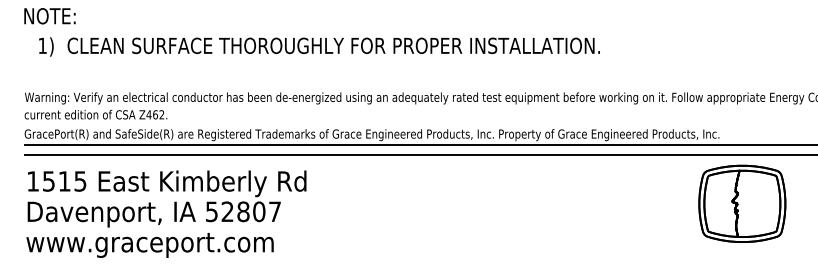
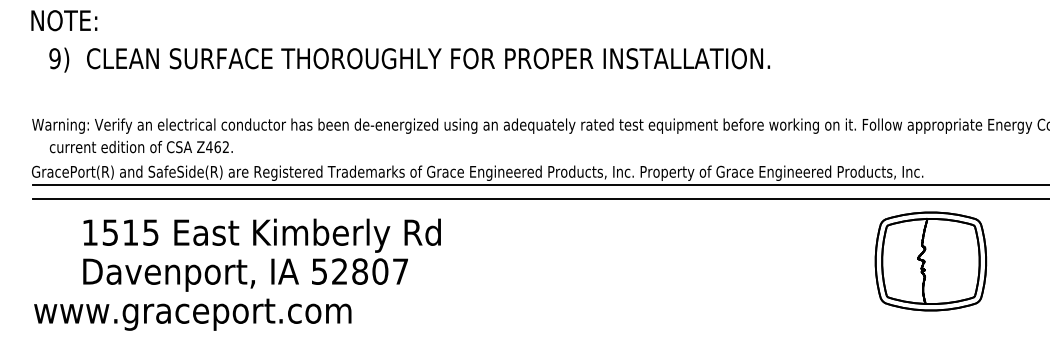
text: (42, 45) -> (54, 58), 1) -> 9)
text: (95, 114) -> (140, 146), moved
text: (166, 198) -> (261, 254), moved
part: (742, 203) -> (931, 260), moved

